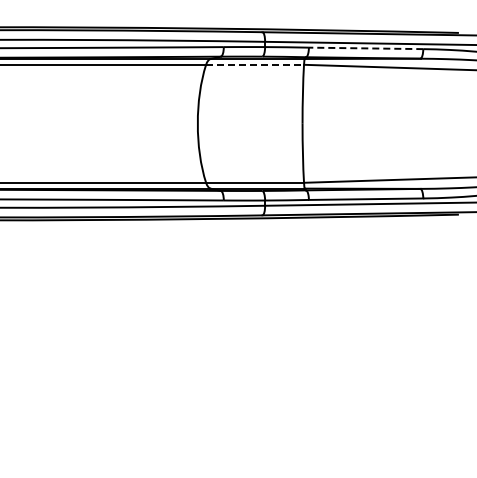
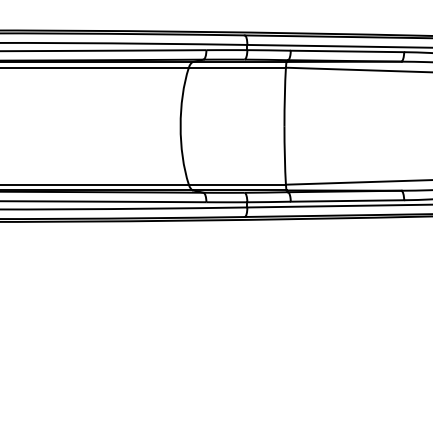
line: (365, 48) -> (346, 51), dashed -> solid
line: (255, 64) -> (237, 67), dashed -> solid

